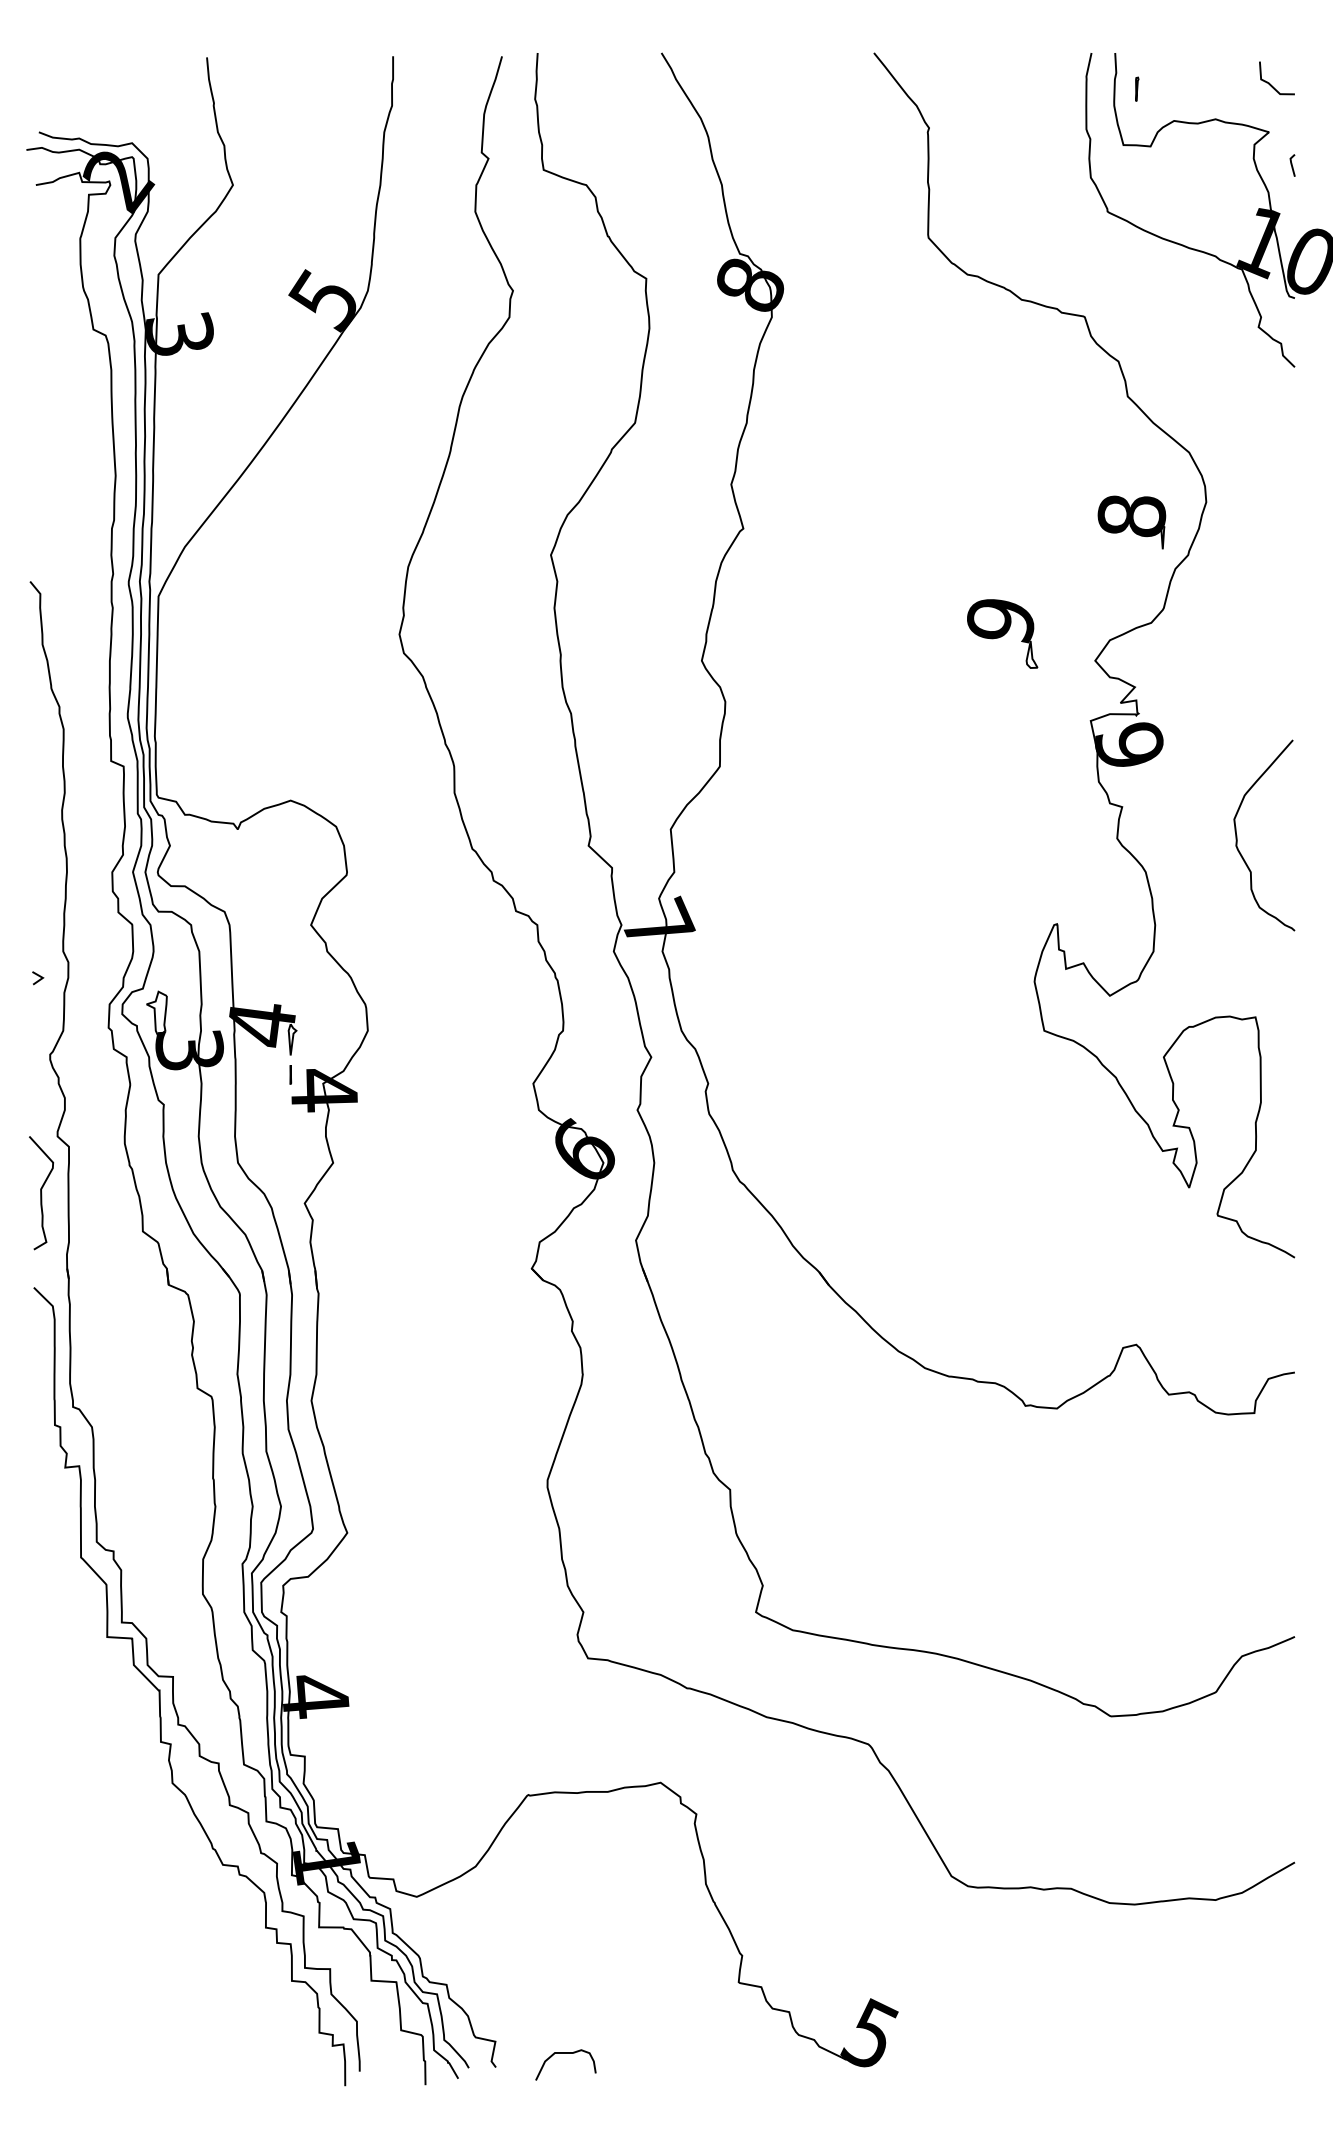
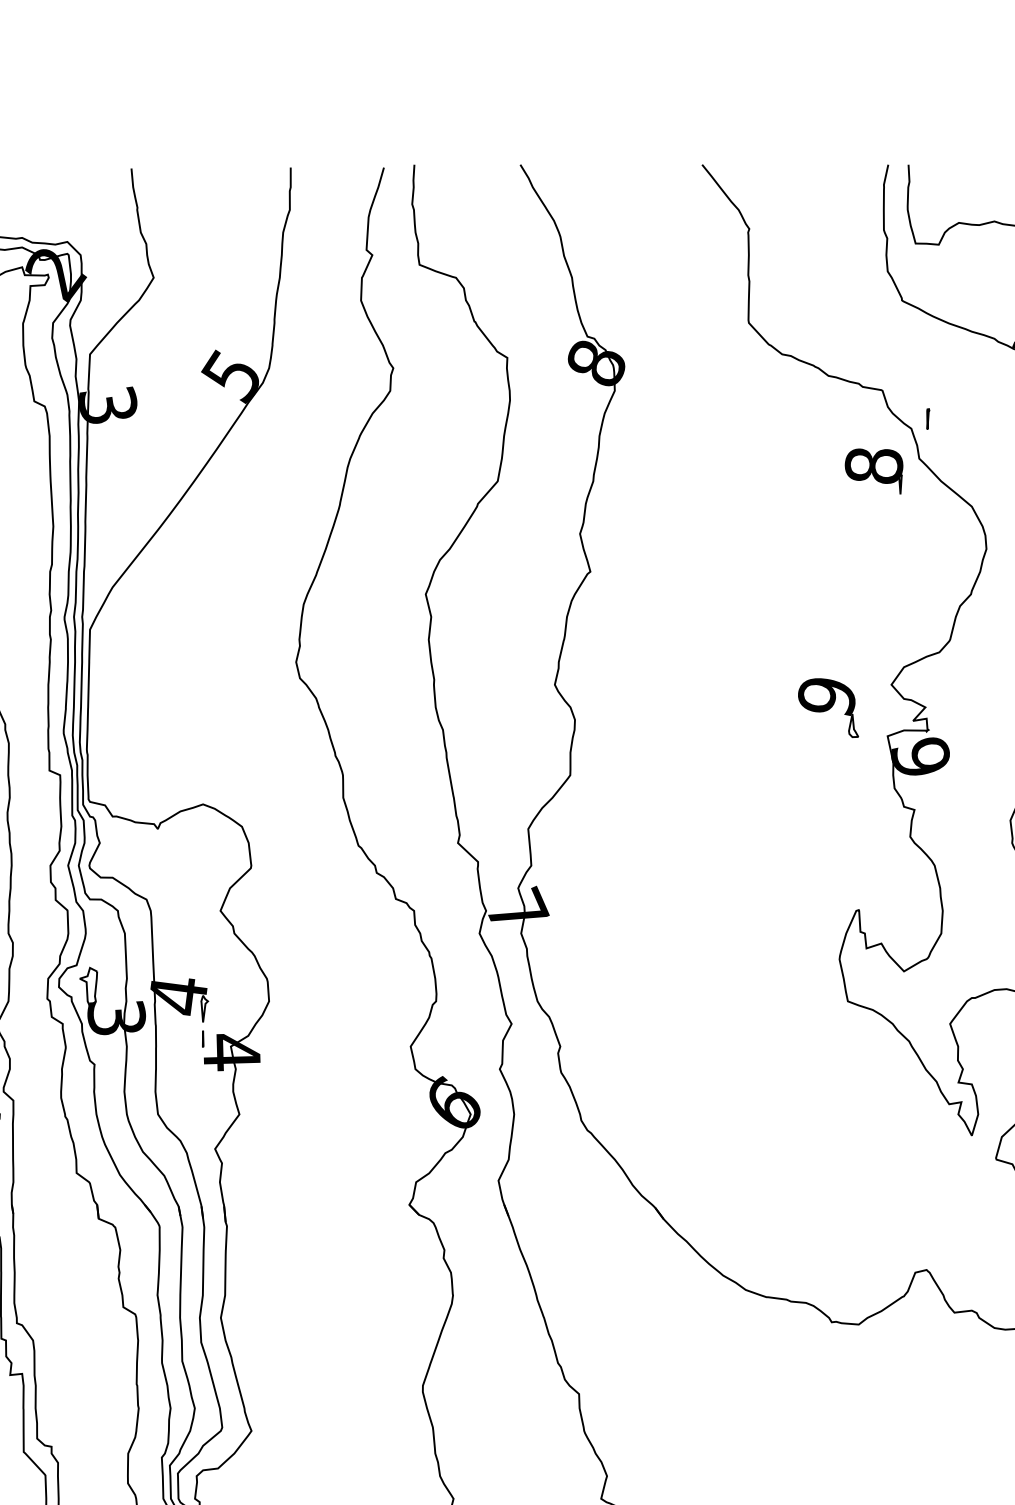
line: (1137, 88) -> (928, 418), moved
part: (1131, 522) -> (873, 471), moved
part: (1002, 633) -> (828, 707), moved

